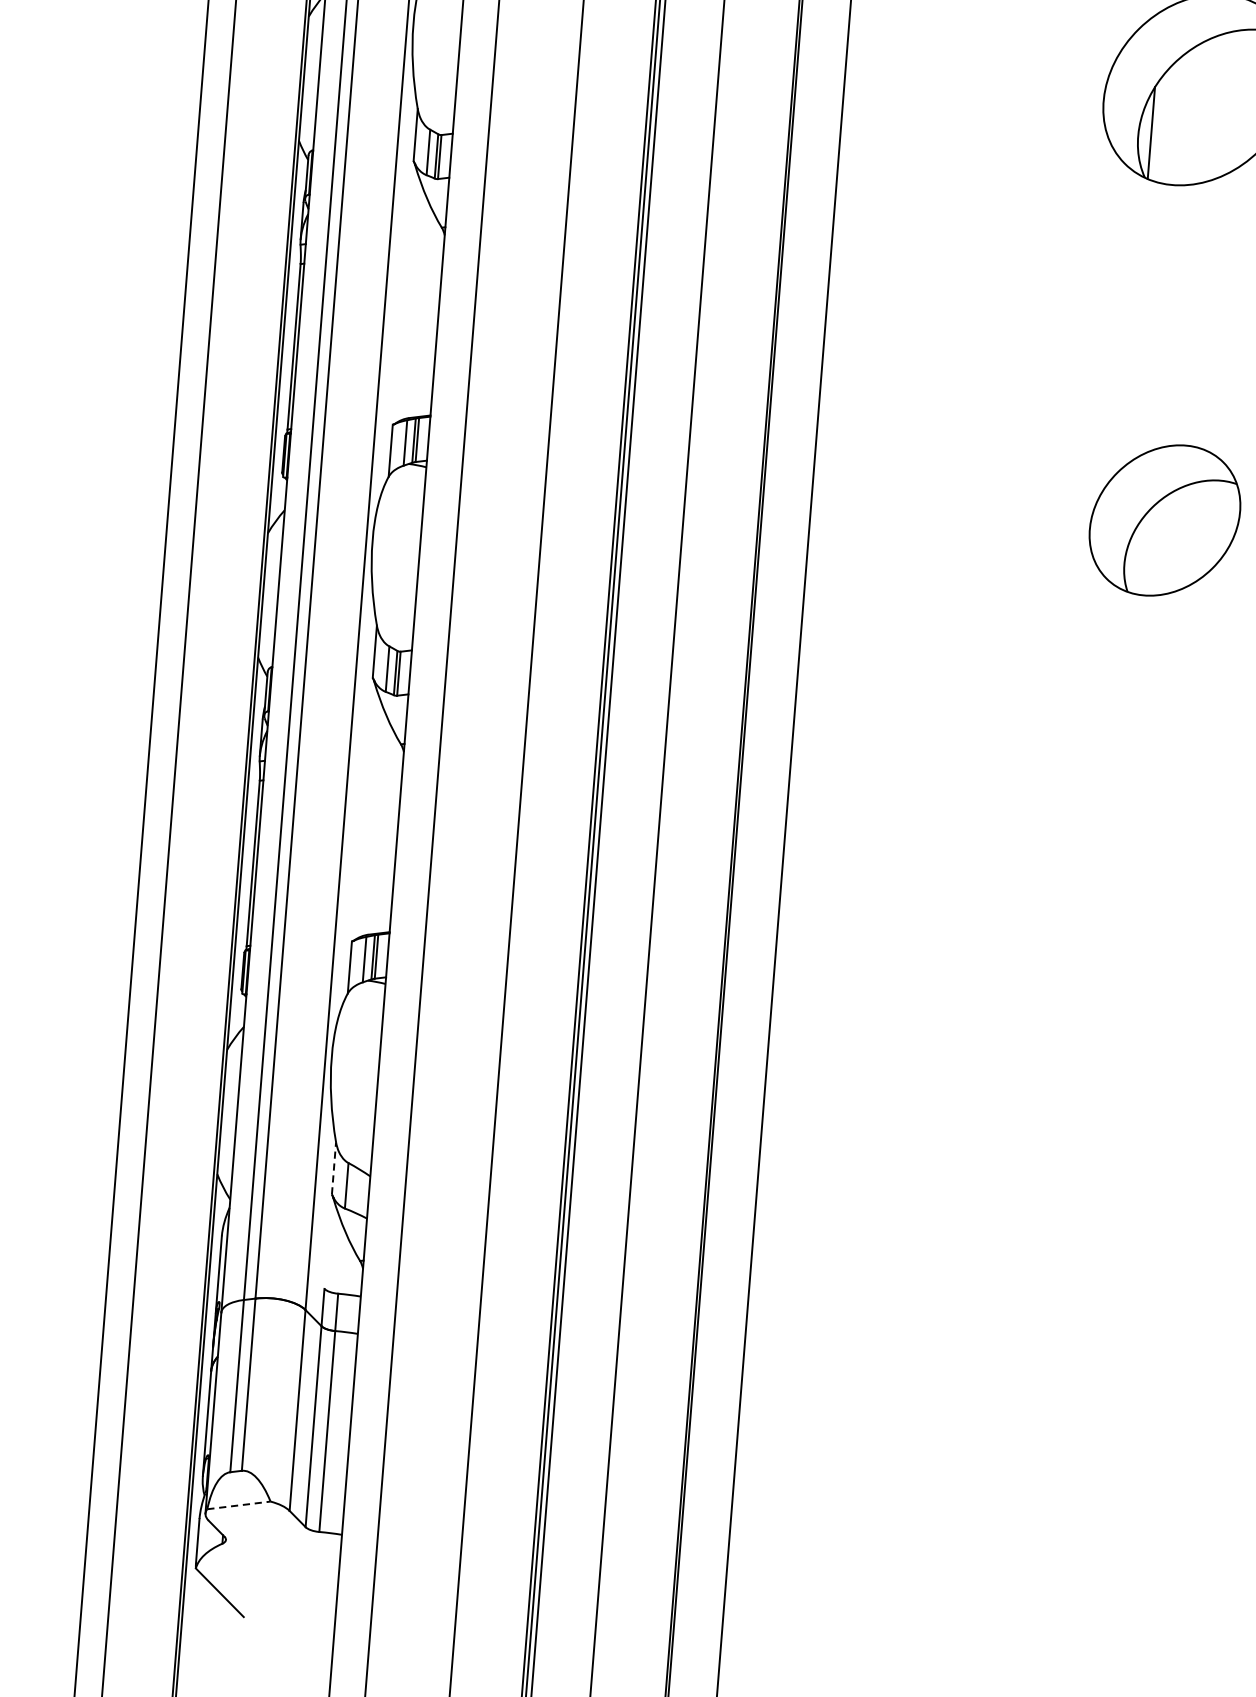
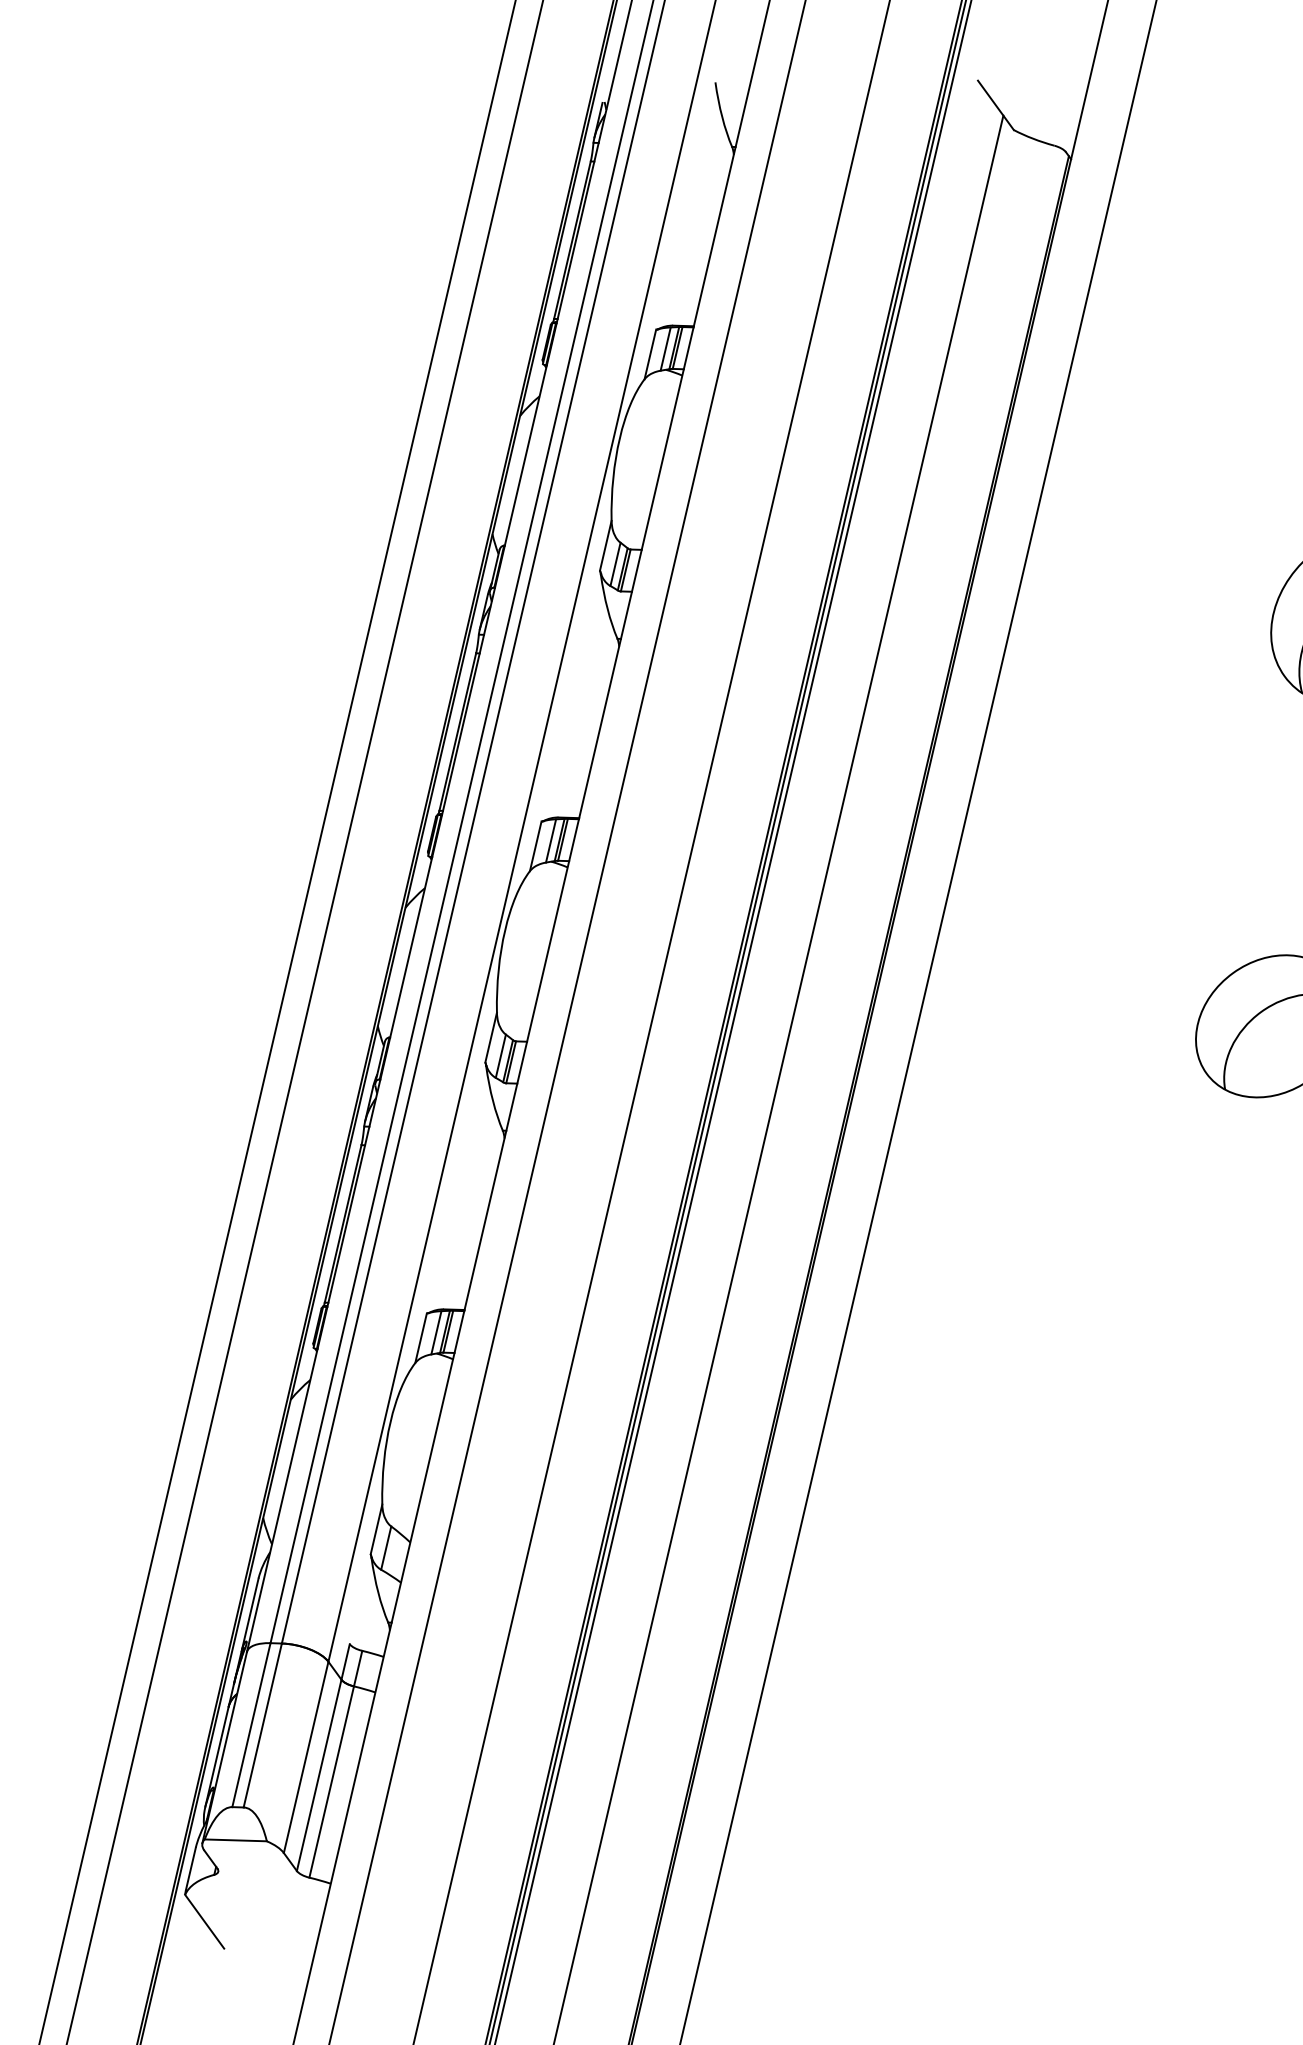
line: (333, 1168) -> (376, 1529), dashed -> solid
line: (239, 1505) -> (236, 1840), dashed -> solid

